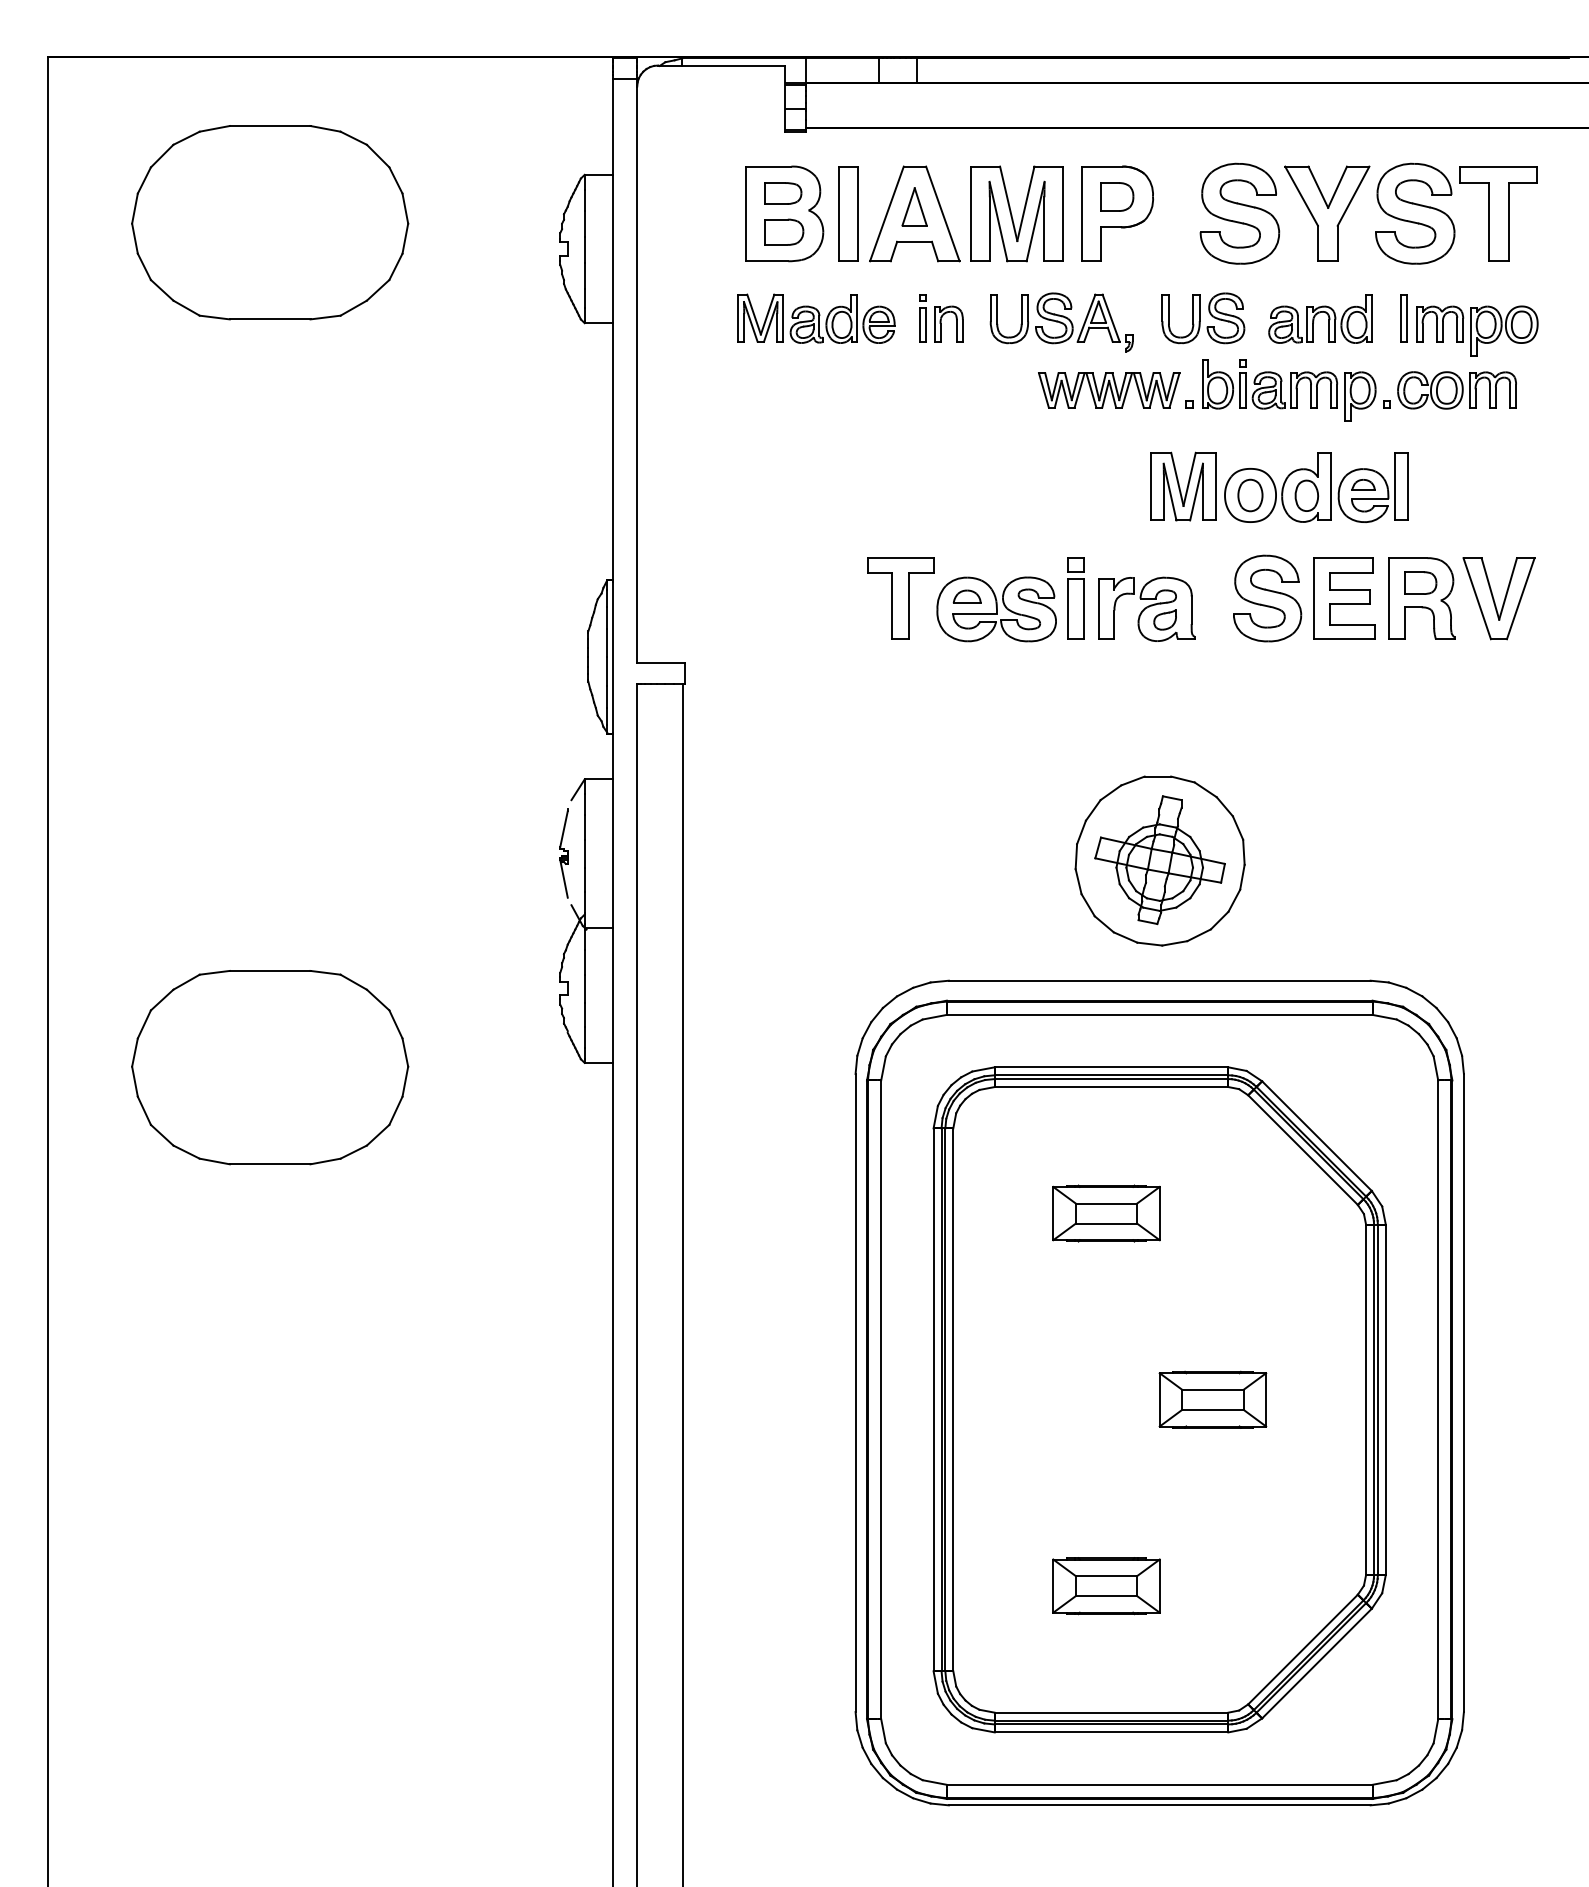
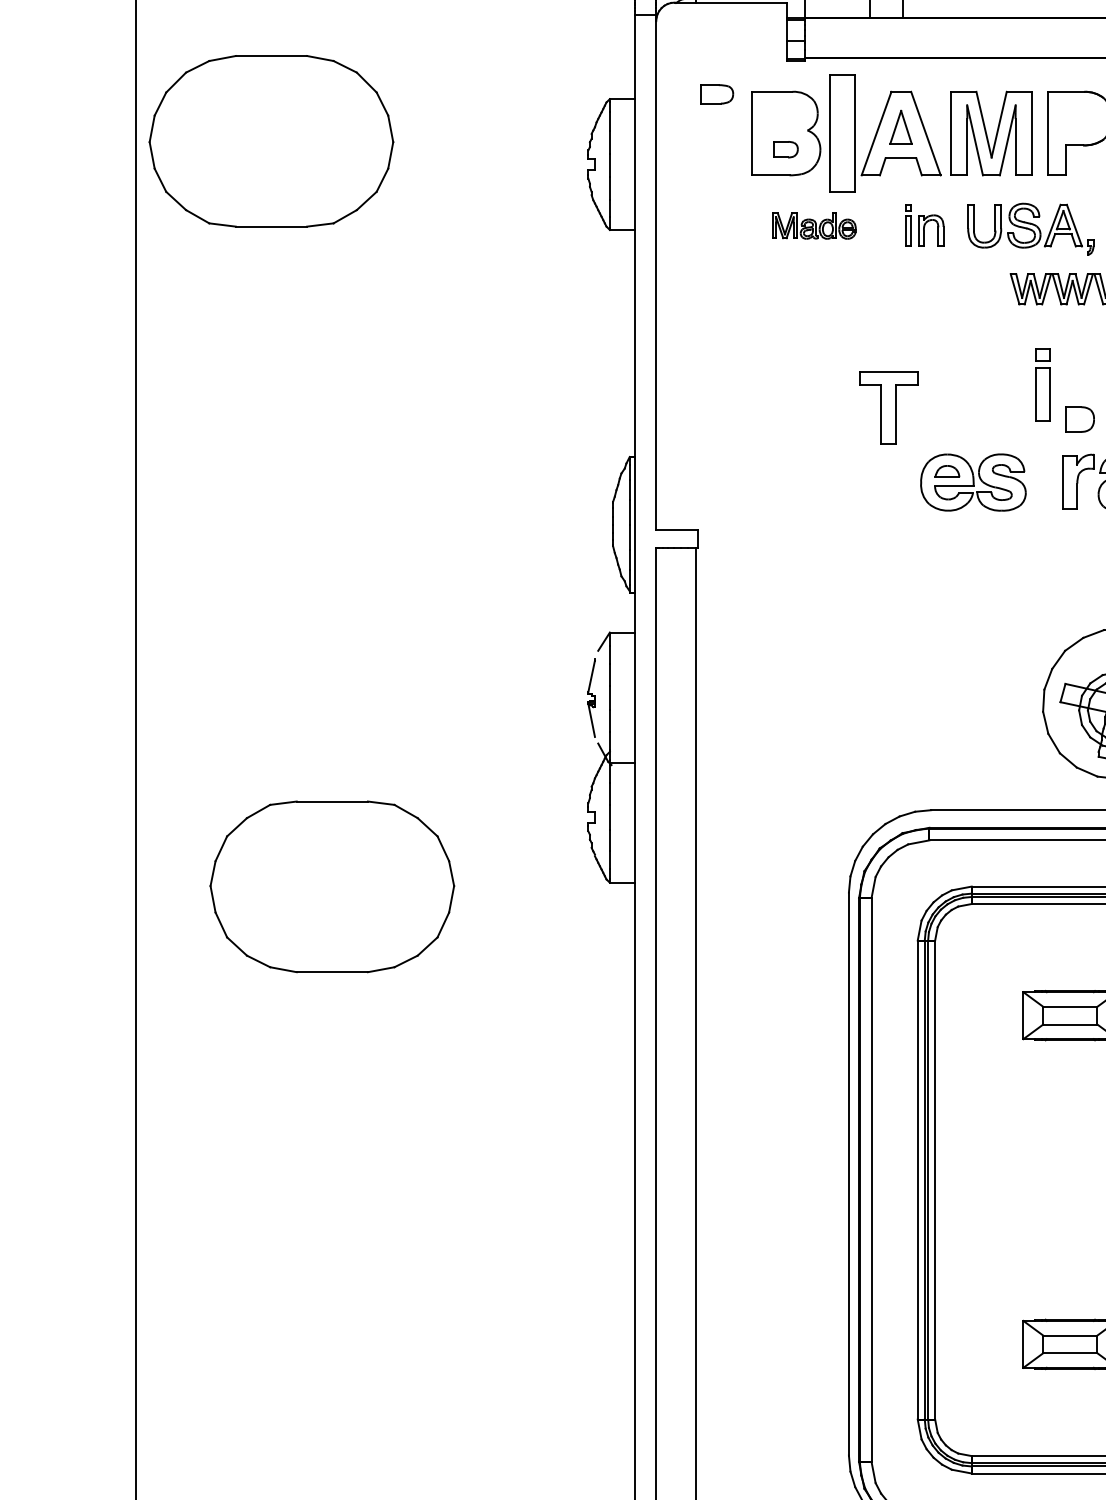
part: (783, 193) -> (717, 94), moved
part: (1117, 196) -> (1080, 419), moved
part: (848, 213) -> (842, 133), size x1.4
part: (270, 222) -> (271, 141), moved
part: (784, 231) -> (786, 149), size x0.7
part: (816, 318) -> (814, 225), size x0.6
part: (900, 598) -> (888, 407), moved
part: (1075, 598) -> (1042, 384), moved

